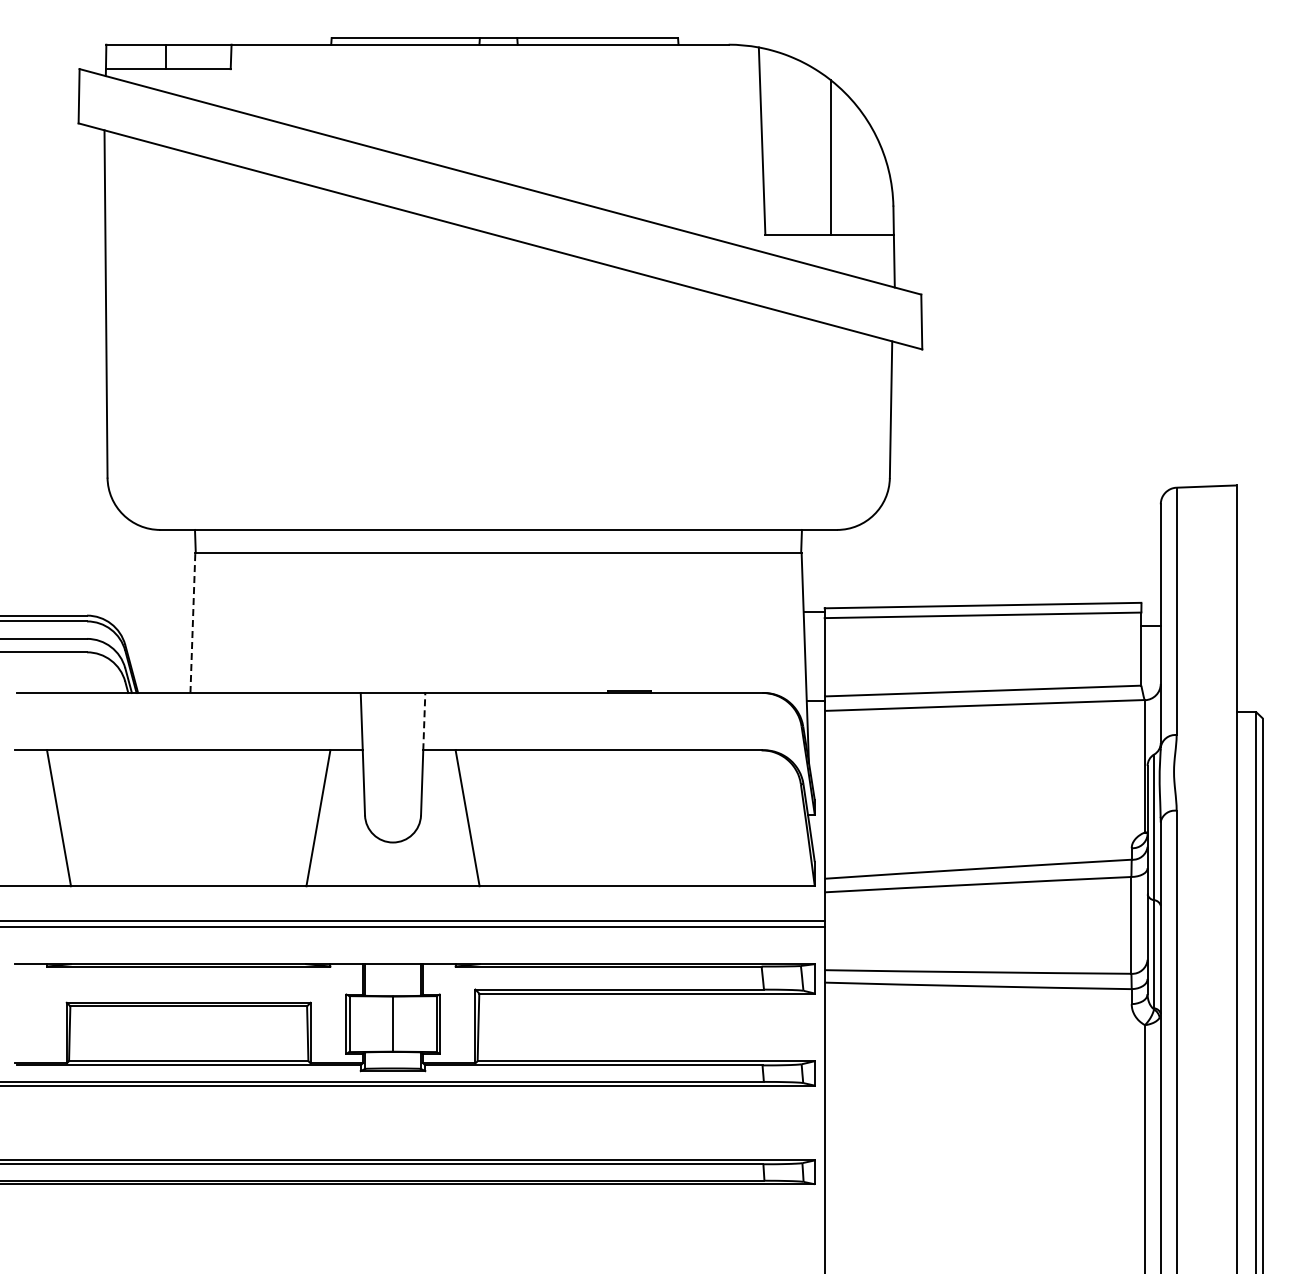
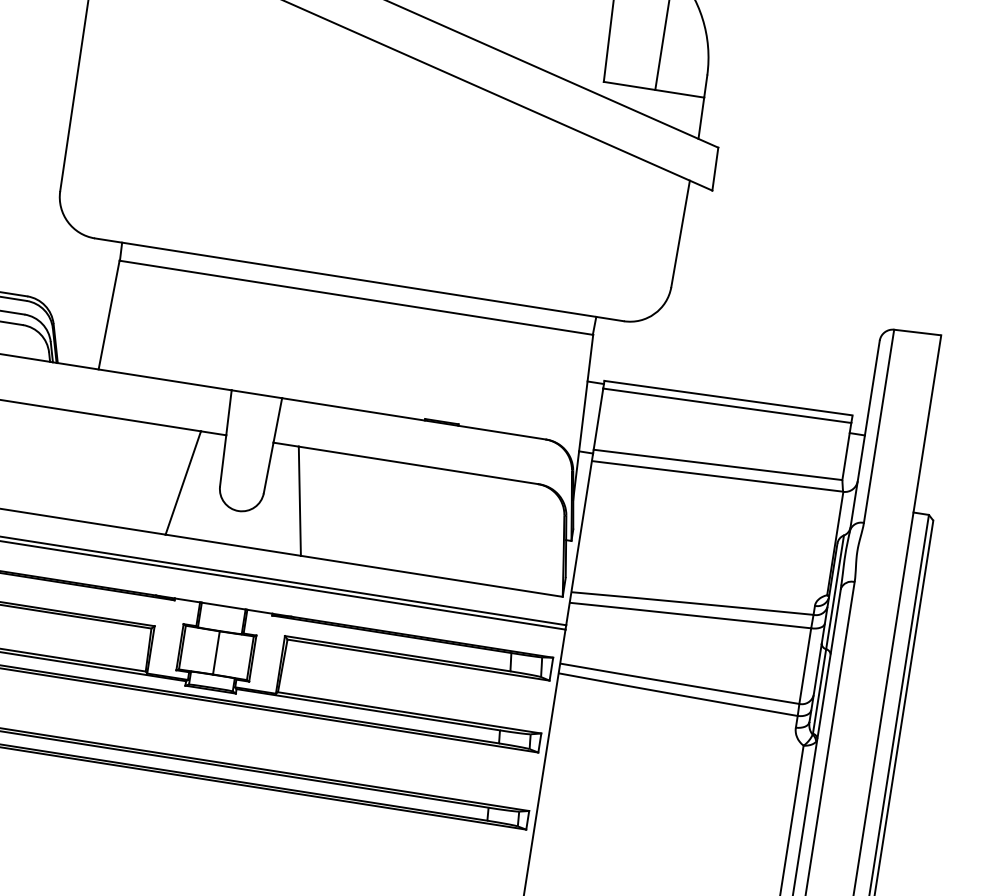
line: (192, 622) -> (108, 314), dashed -> solid
line: (424, 721) -> (278, 420), dashed -> solid

